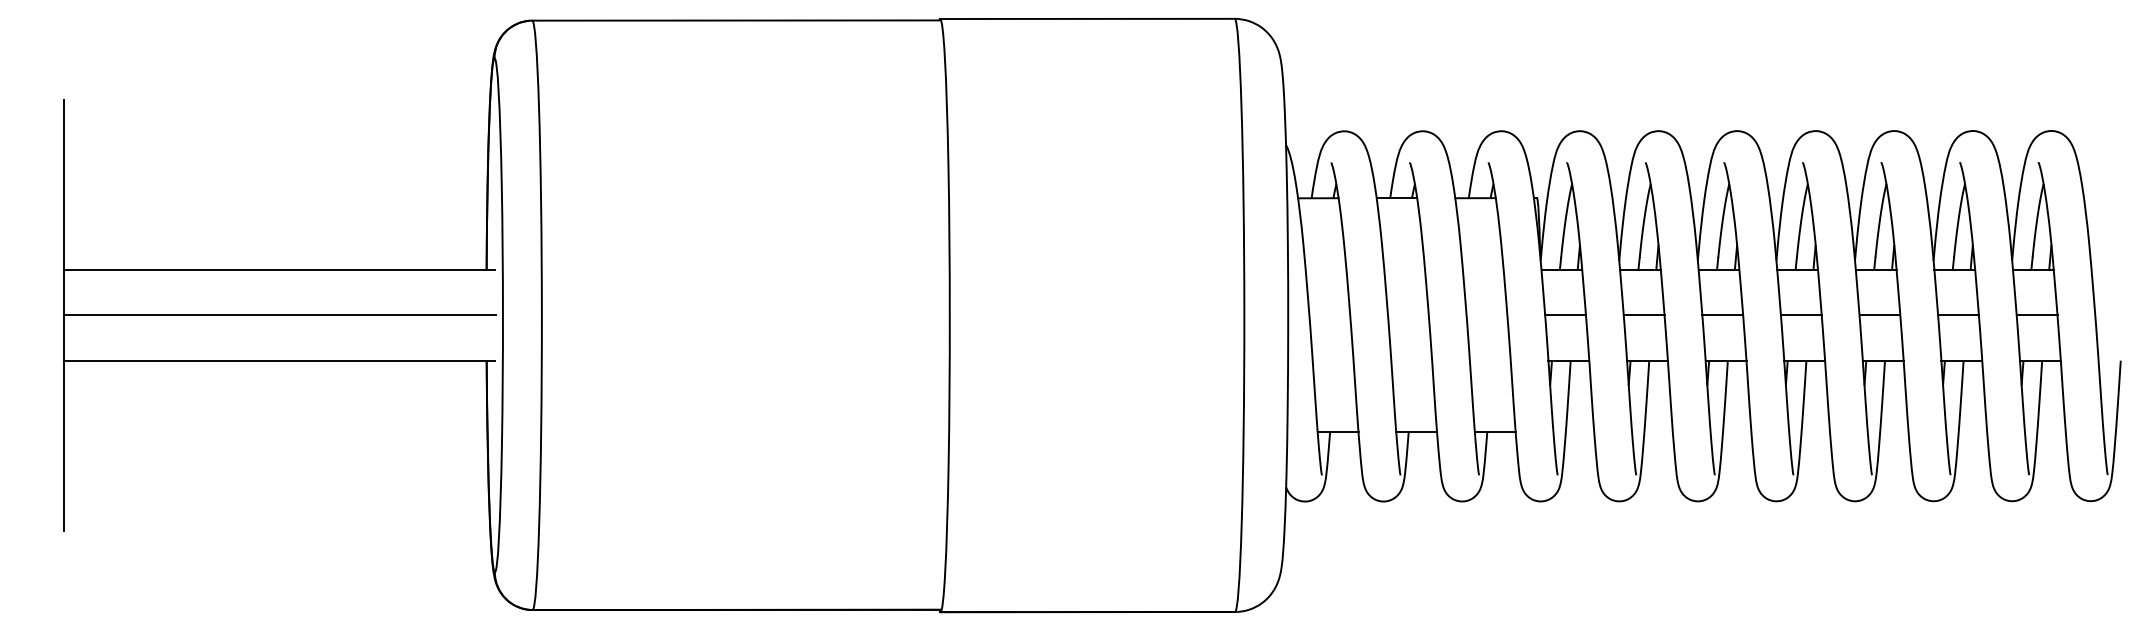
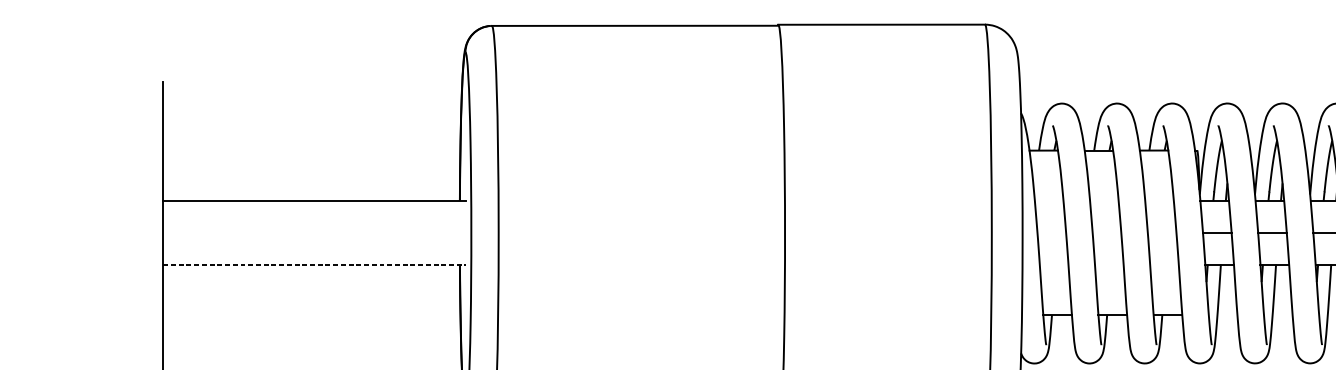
line: (280, 315) -> (315, 232), removed
line: (279, 360) -> (314, 264), solid -> dashed

